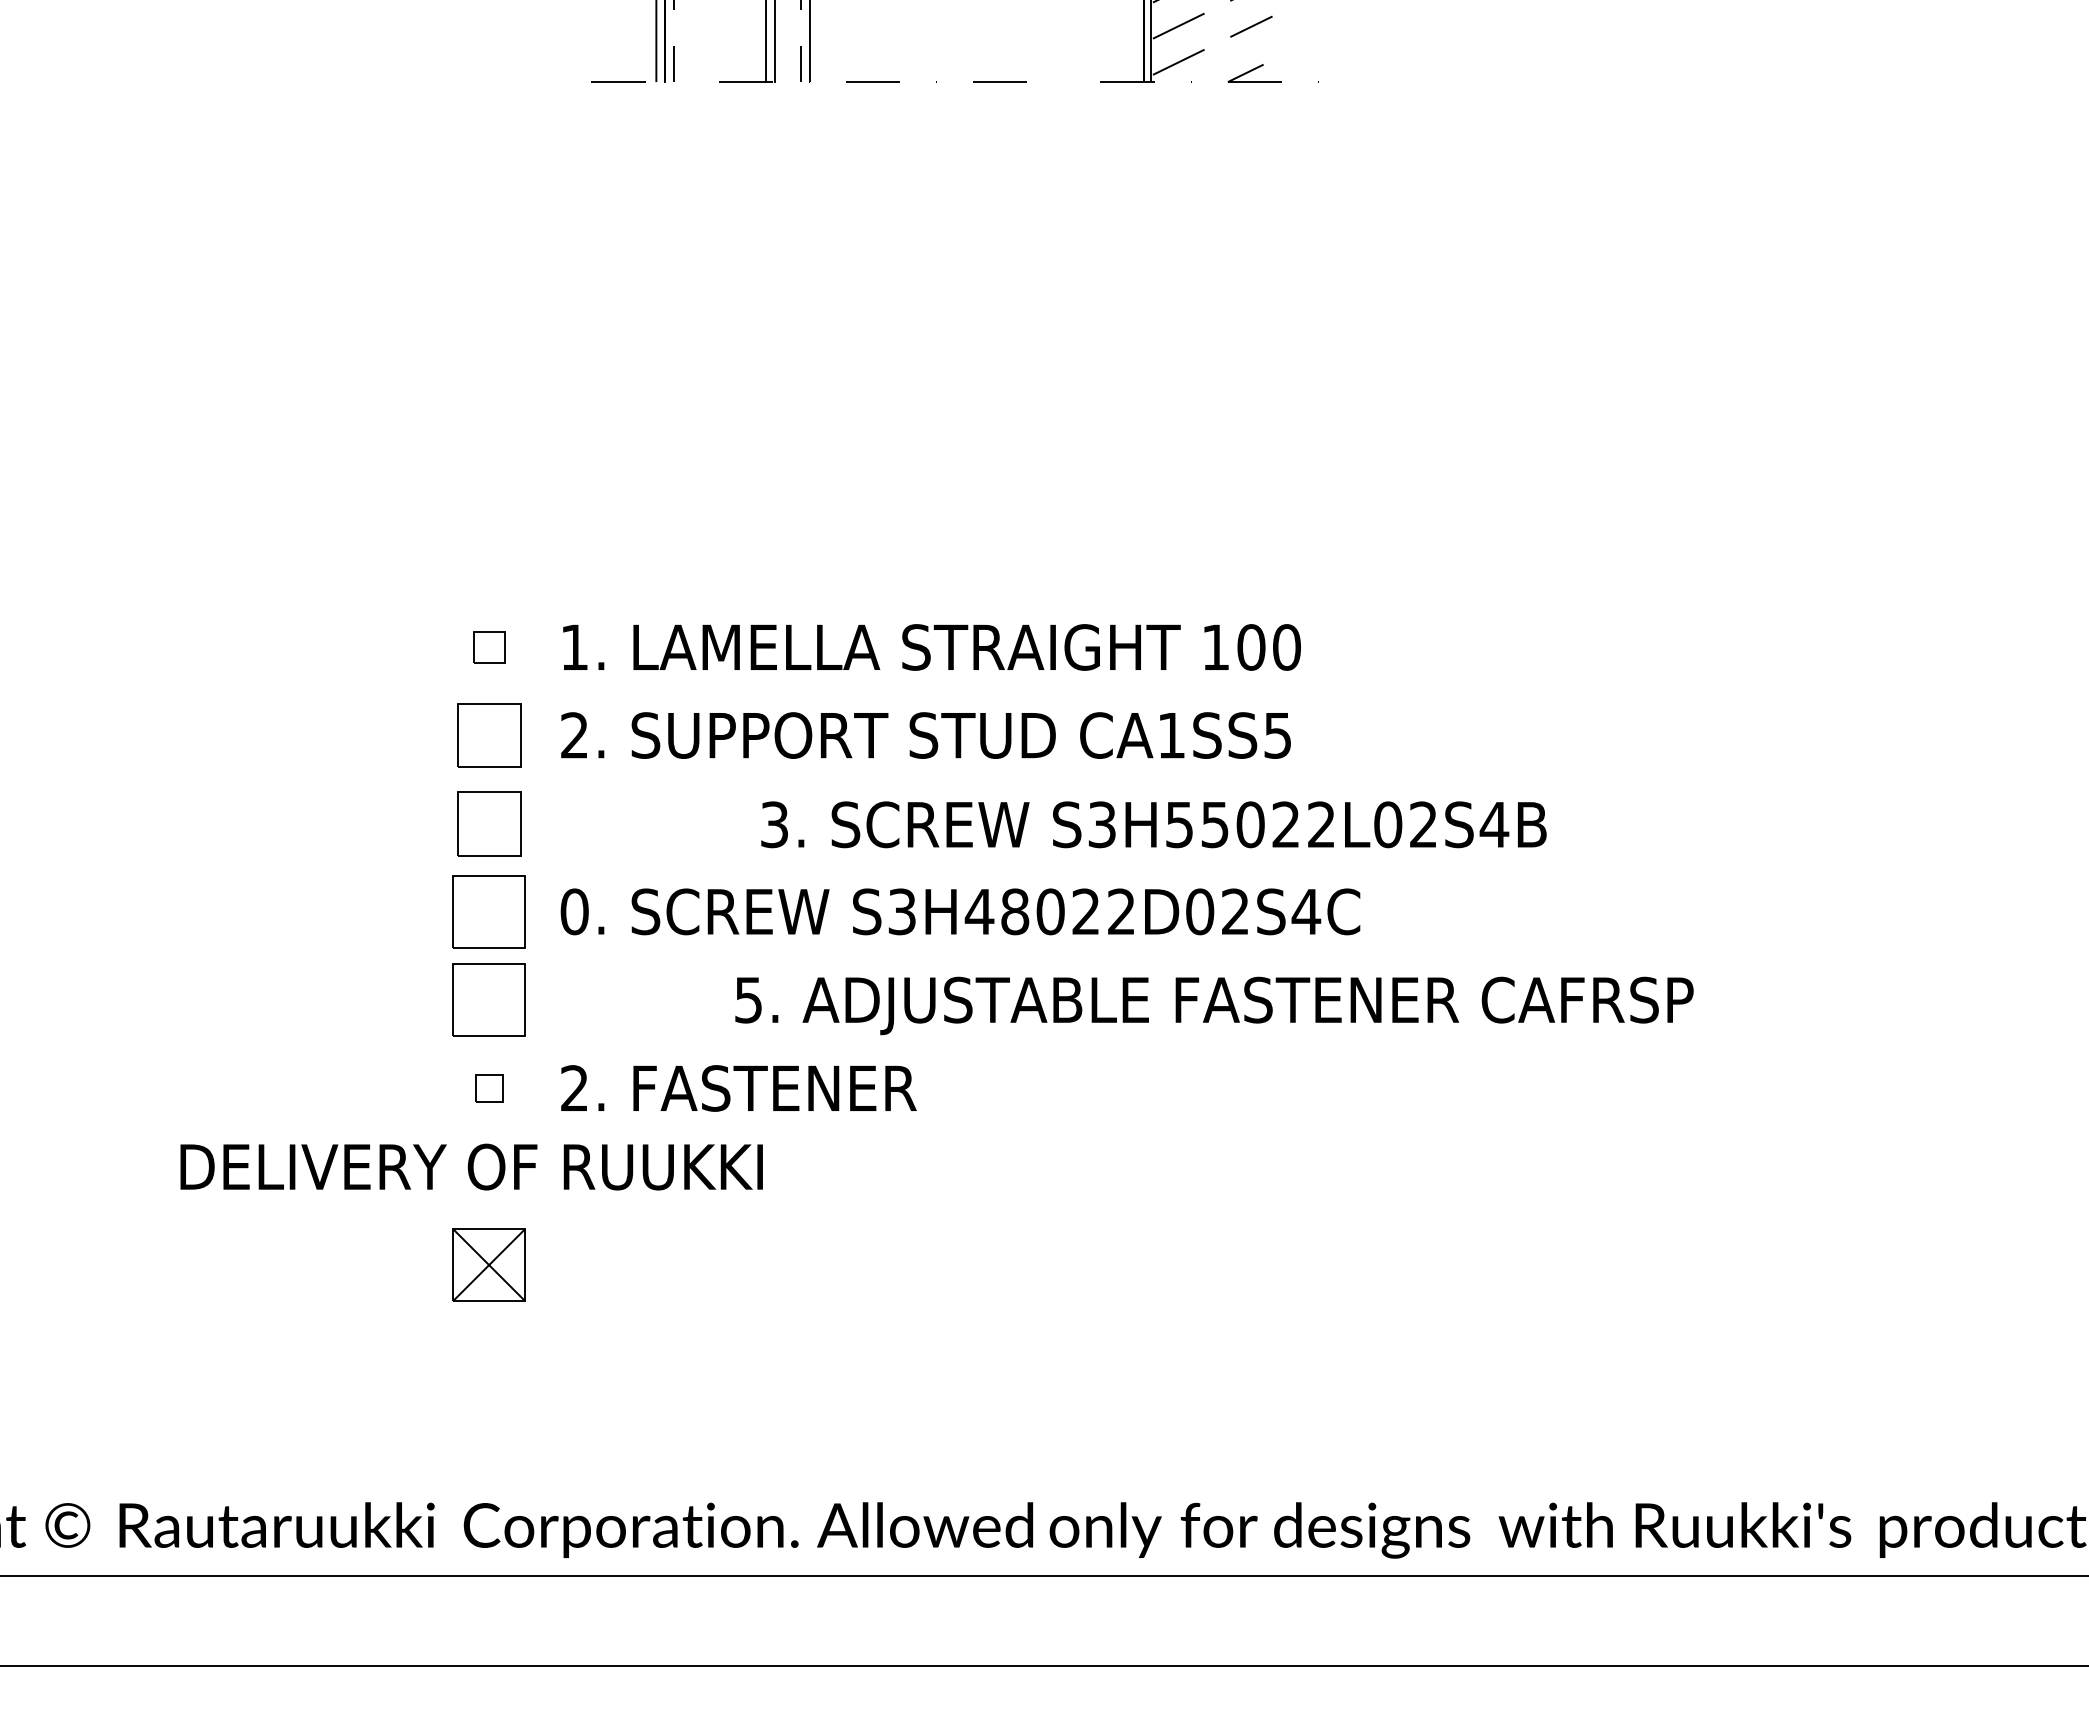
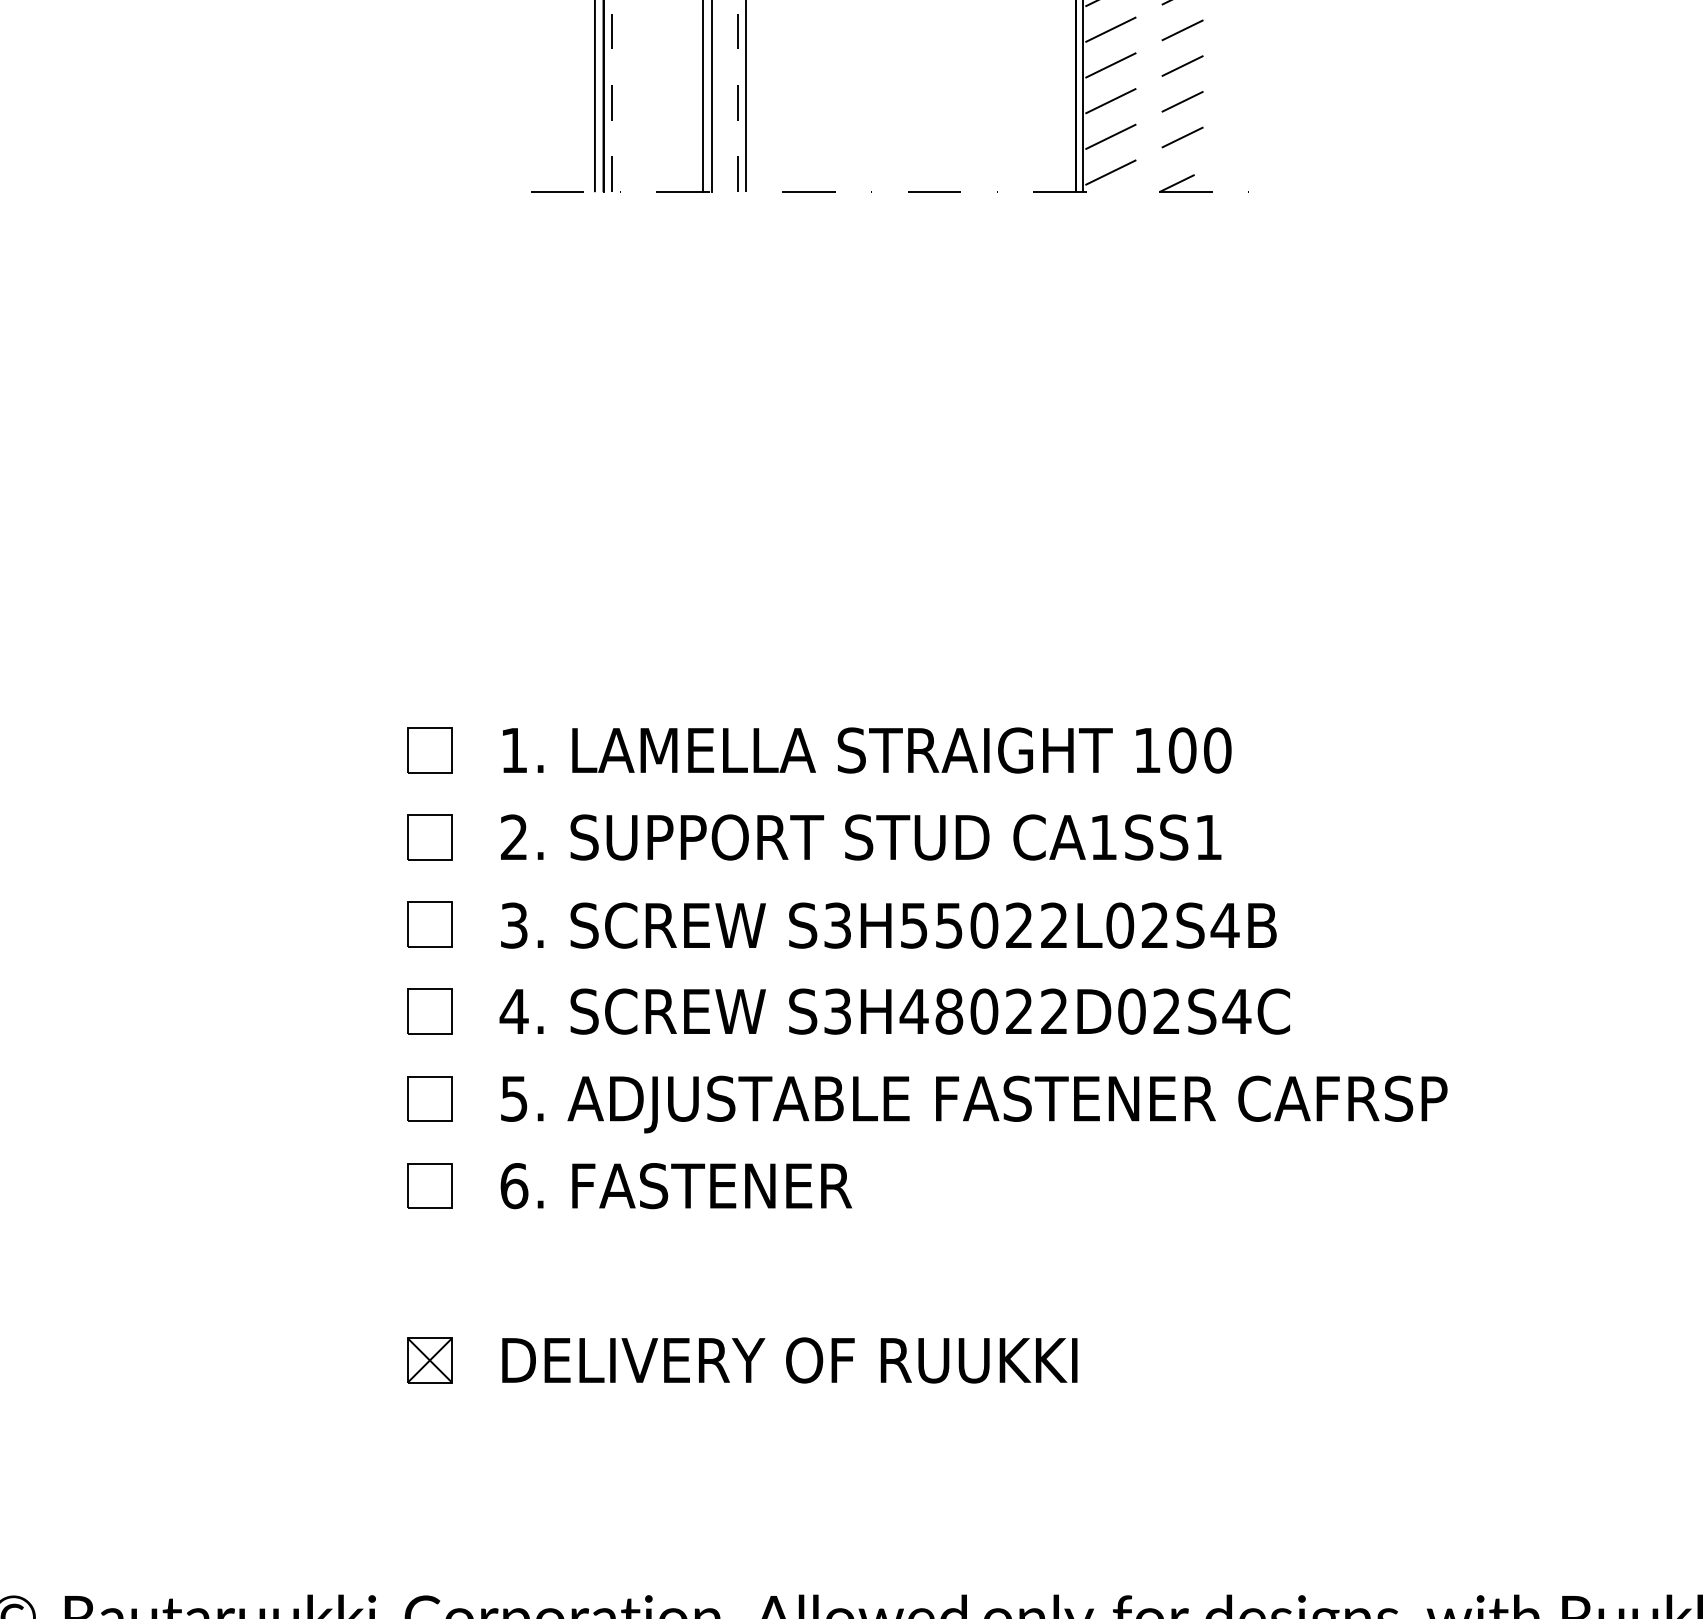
part: (489, 647) -> (430, 750), size x1.43
part: (489, 735) -> (430, 837), size x0.71
text: (1277, 735) -> (1208, 837), CA1SS5 -> CA1SS1
part: (489, 823) -> (430, 924), size x0.71
text: (1153, 824) -> (888, 925), moved
part: (489, 911) -> (430, 1011), size x0.62
text: (574, 911) -> (514, 1011), 0. -> 4.
part: (489, 1000) -> (430, 1099), size x0.62
text: (1214, 1005) -> (974, 1104), moved
part: (489, 1088) -> (430, 1186), size x1.67
text: (574, 1088) -> (514, 1186), 2. -> 6.
text: (471, 1166) -> (789, 1359), moved
part: (489, 1264) -> (430, 1359), size x0.62

